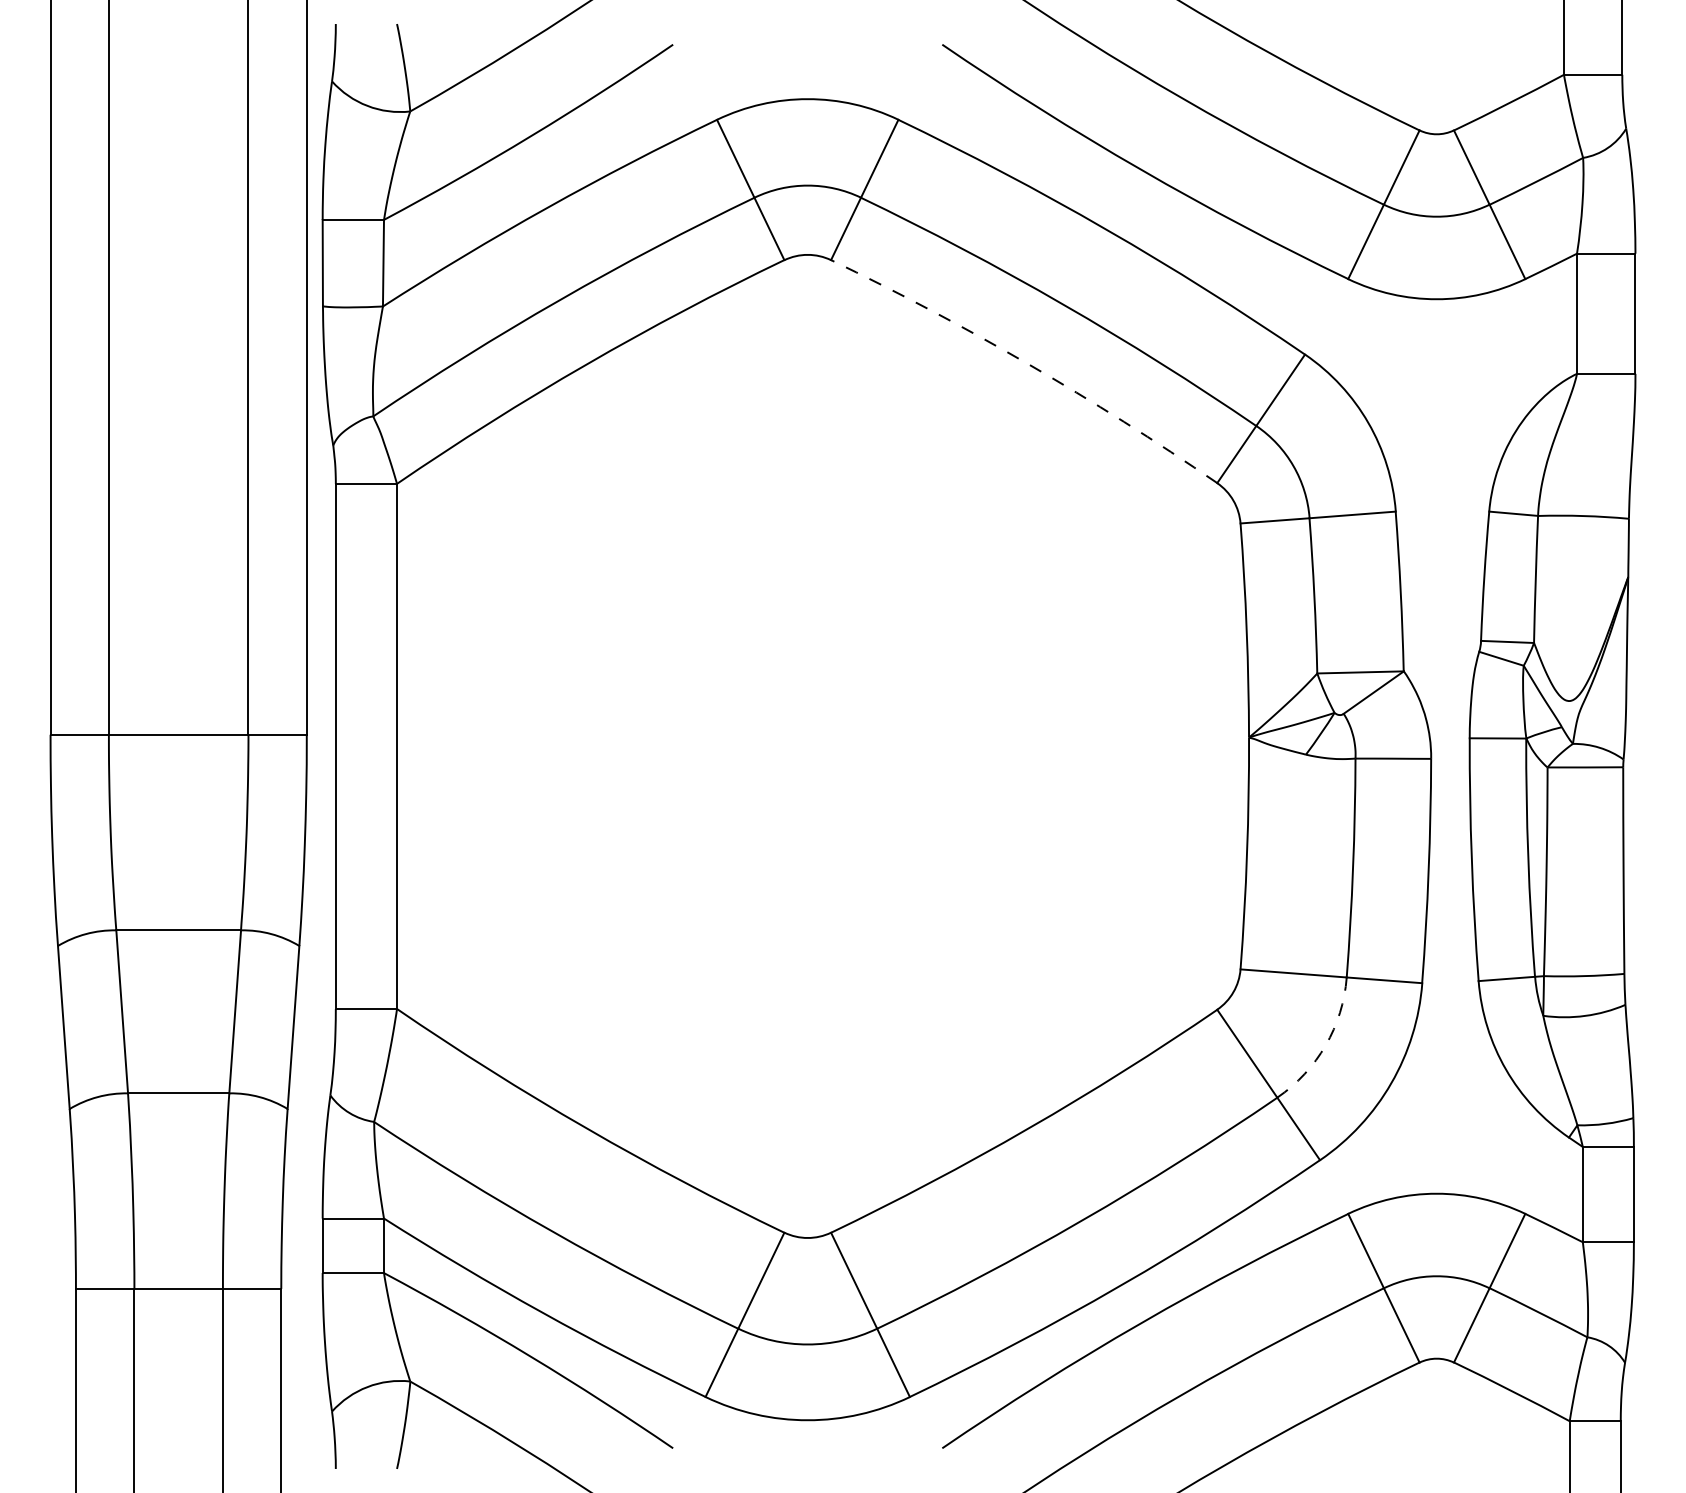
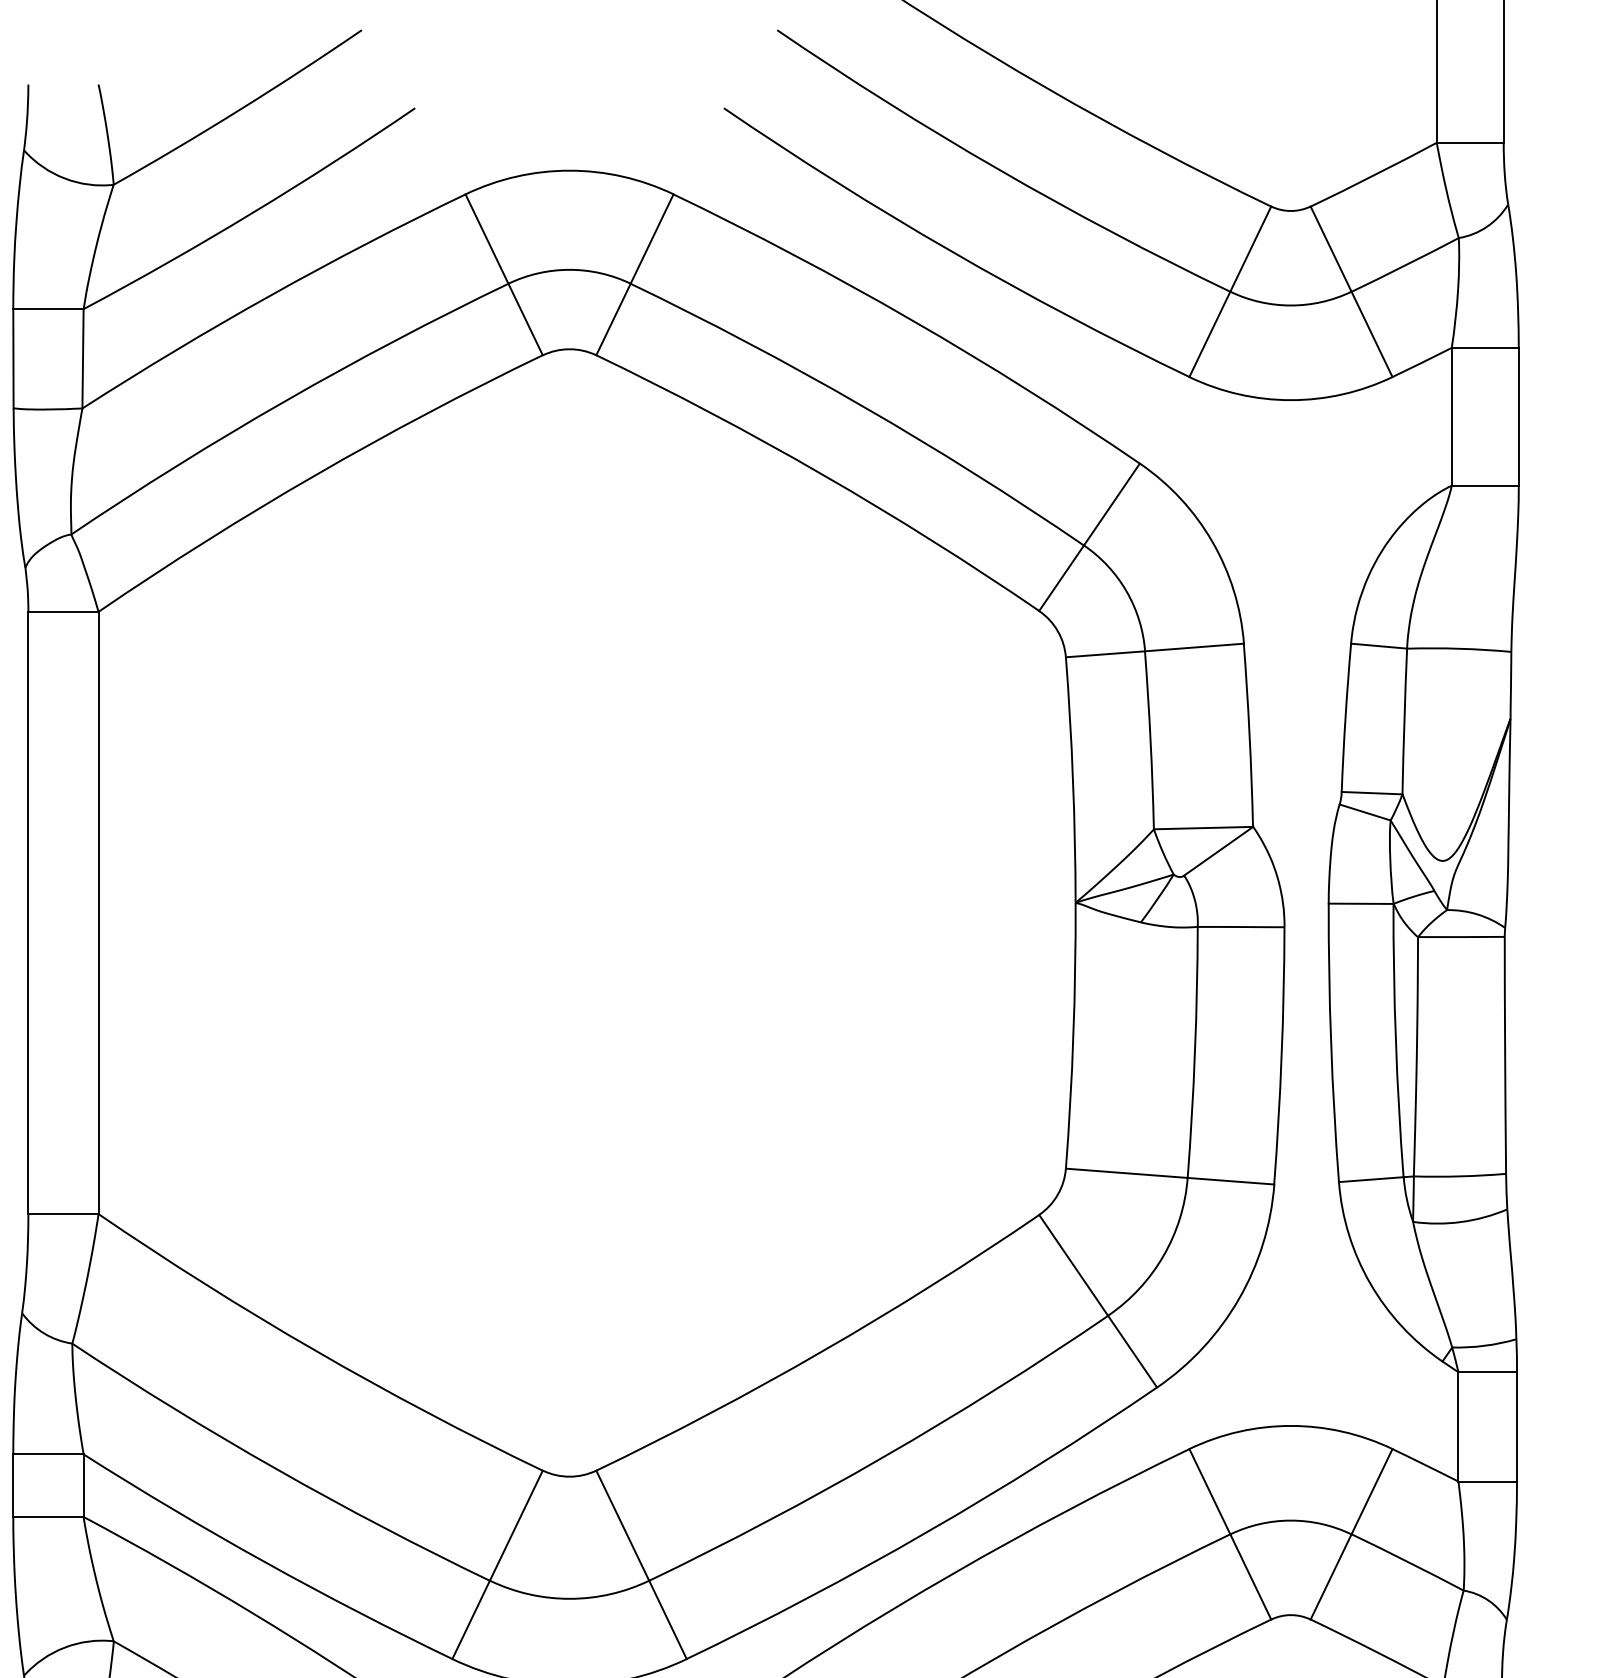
arc: (1028, 364) -> (822, 474), dashed -> solid
arc: (1325, 1045) -> (1163, 1255), dashed -> solid

